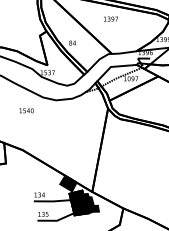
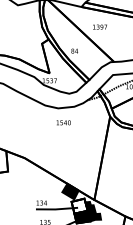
text: (110, 18) -> (99, 26), moved
text: (26, 110) -> (63, 122), moved
fill: (77, 197) -> (79, 205), removed

